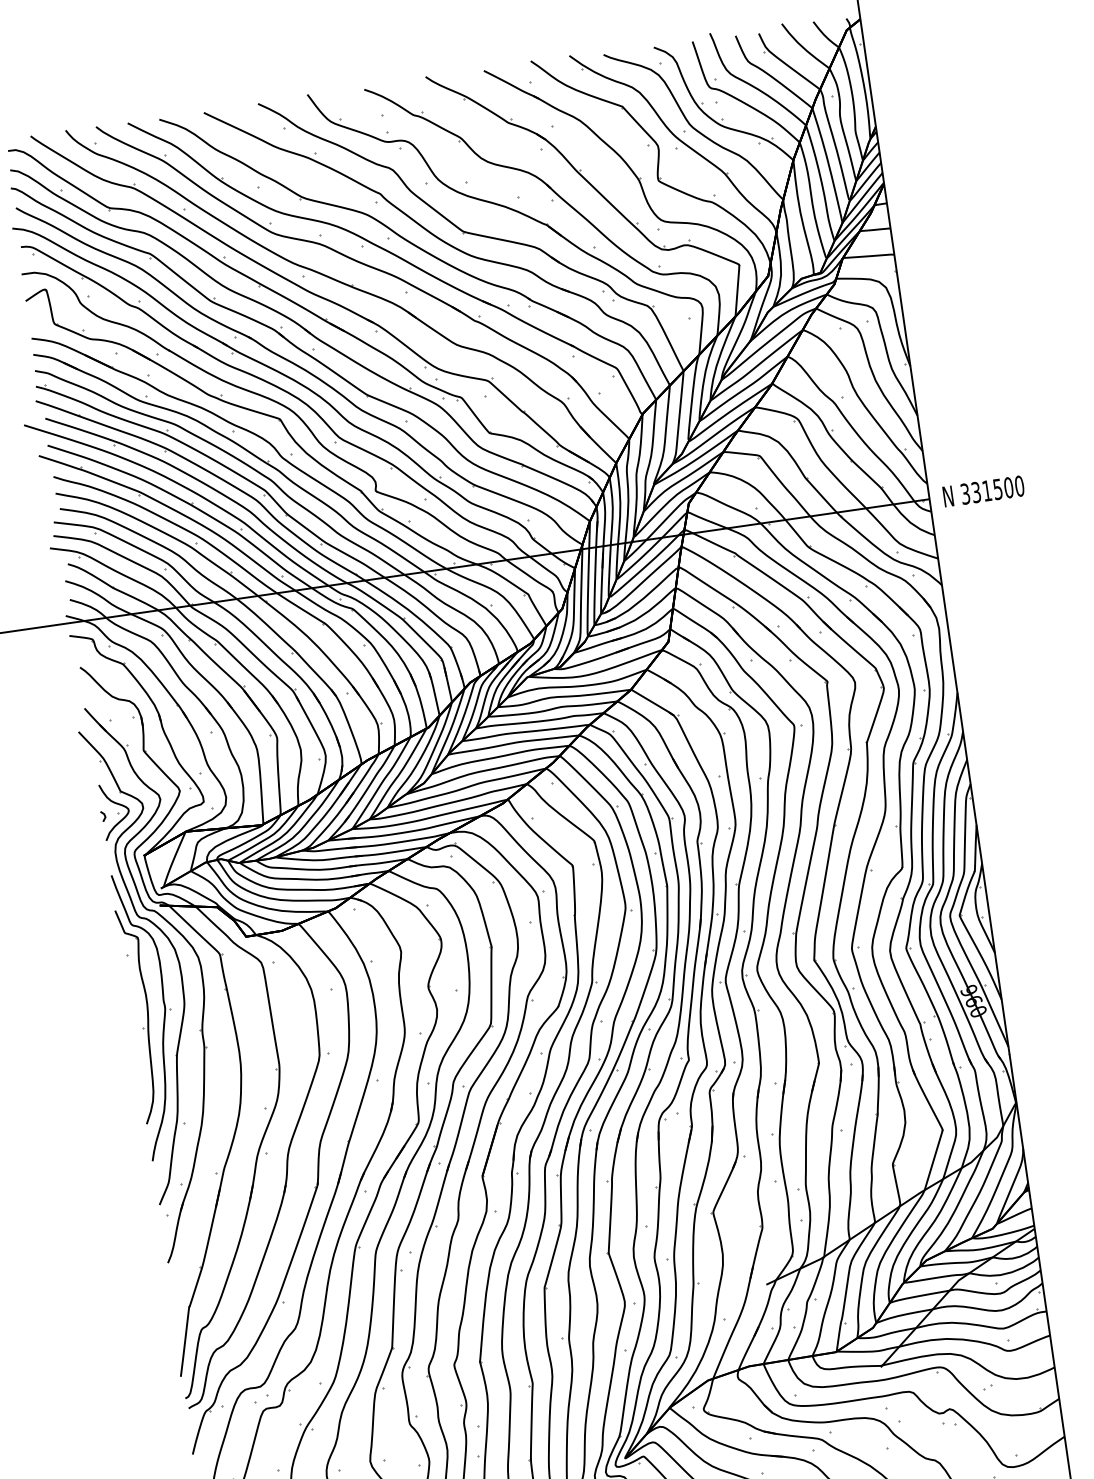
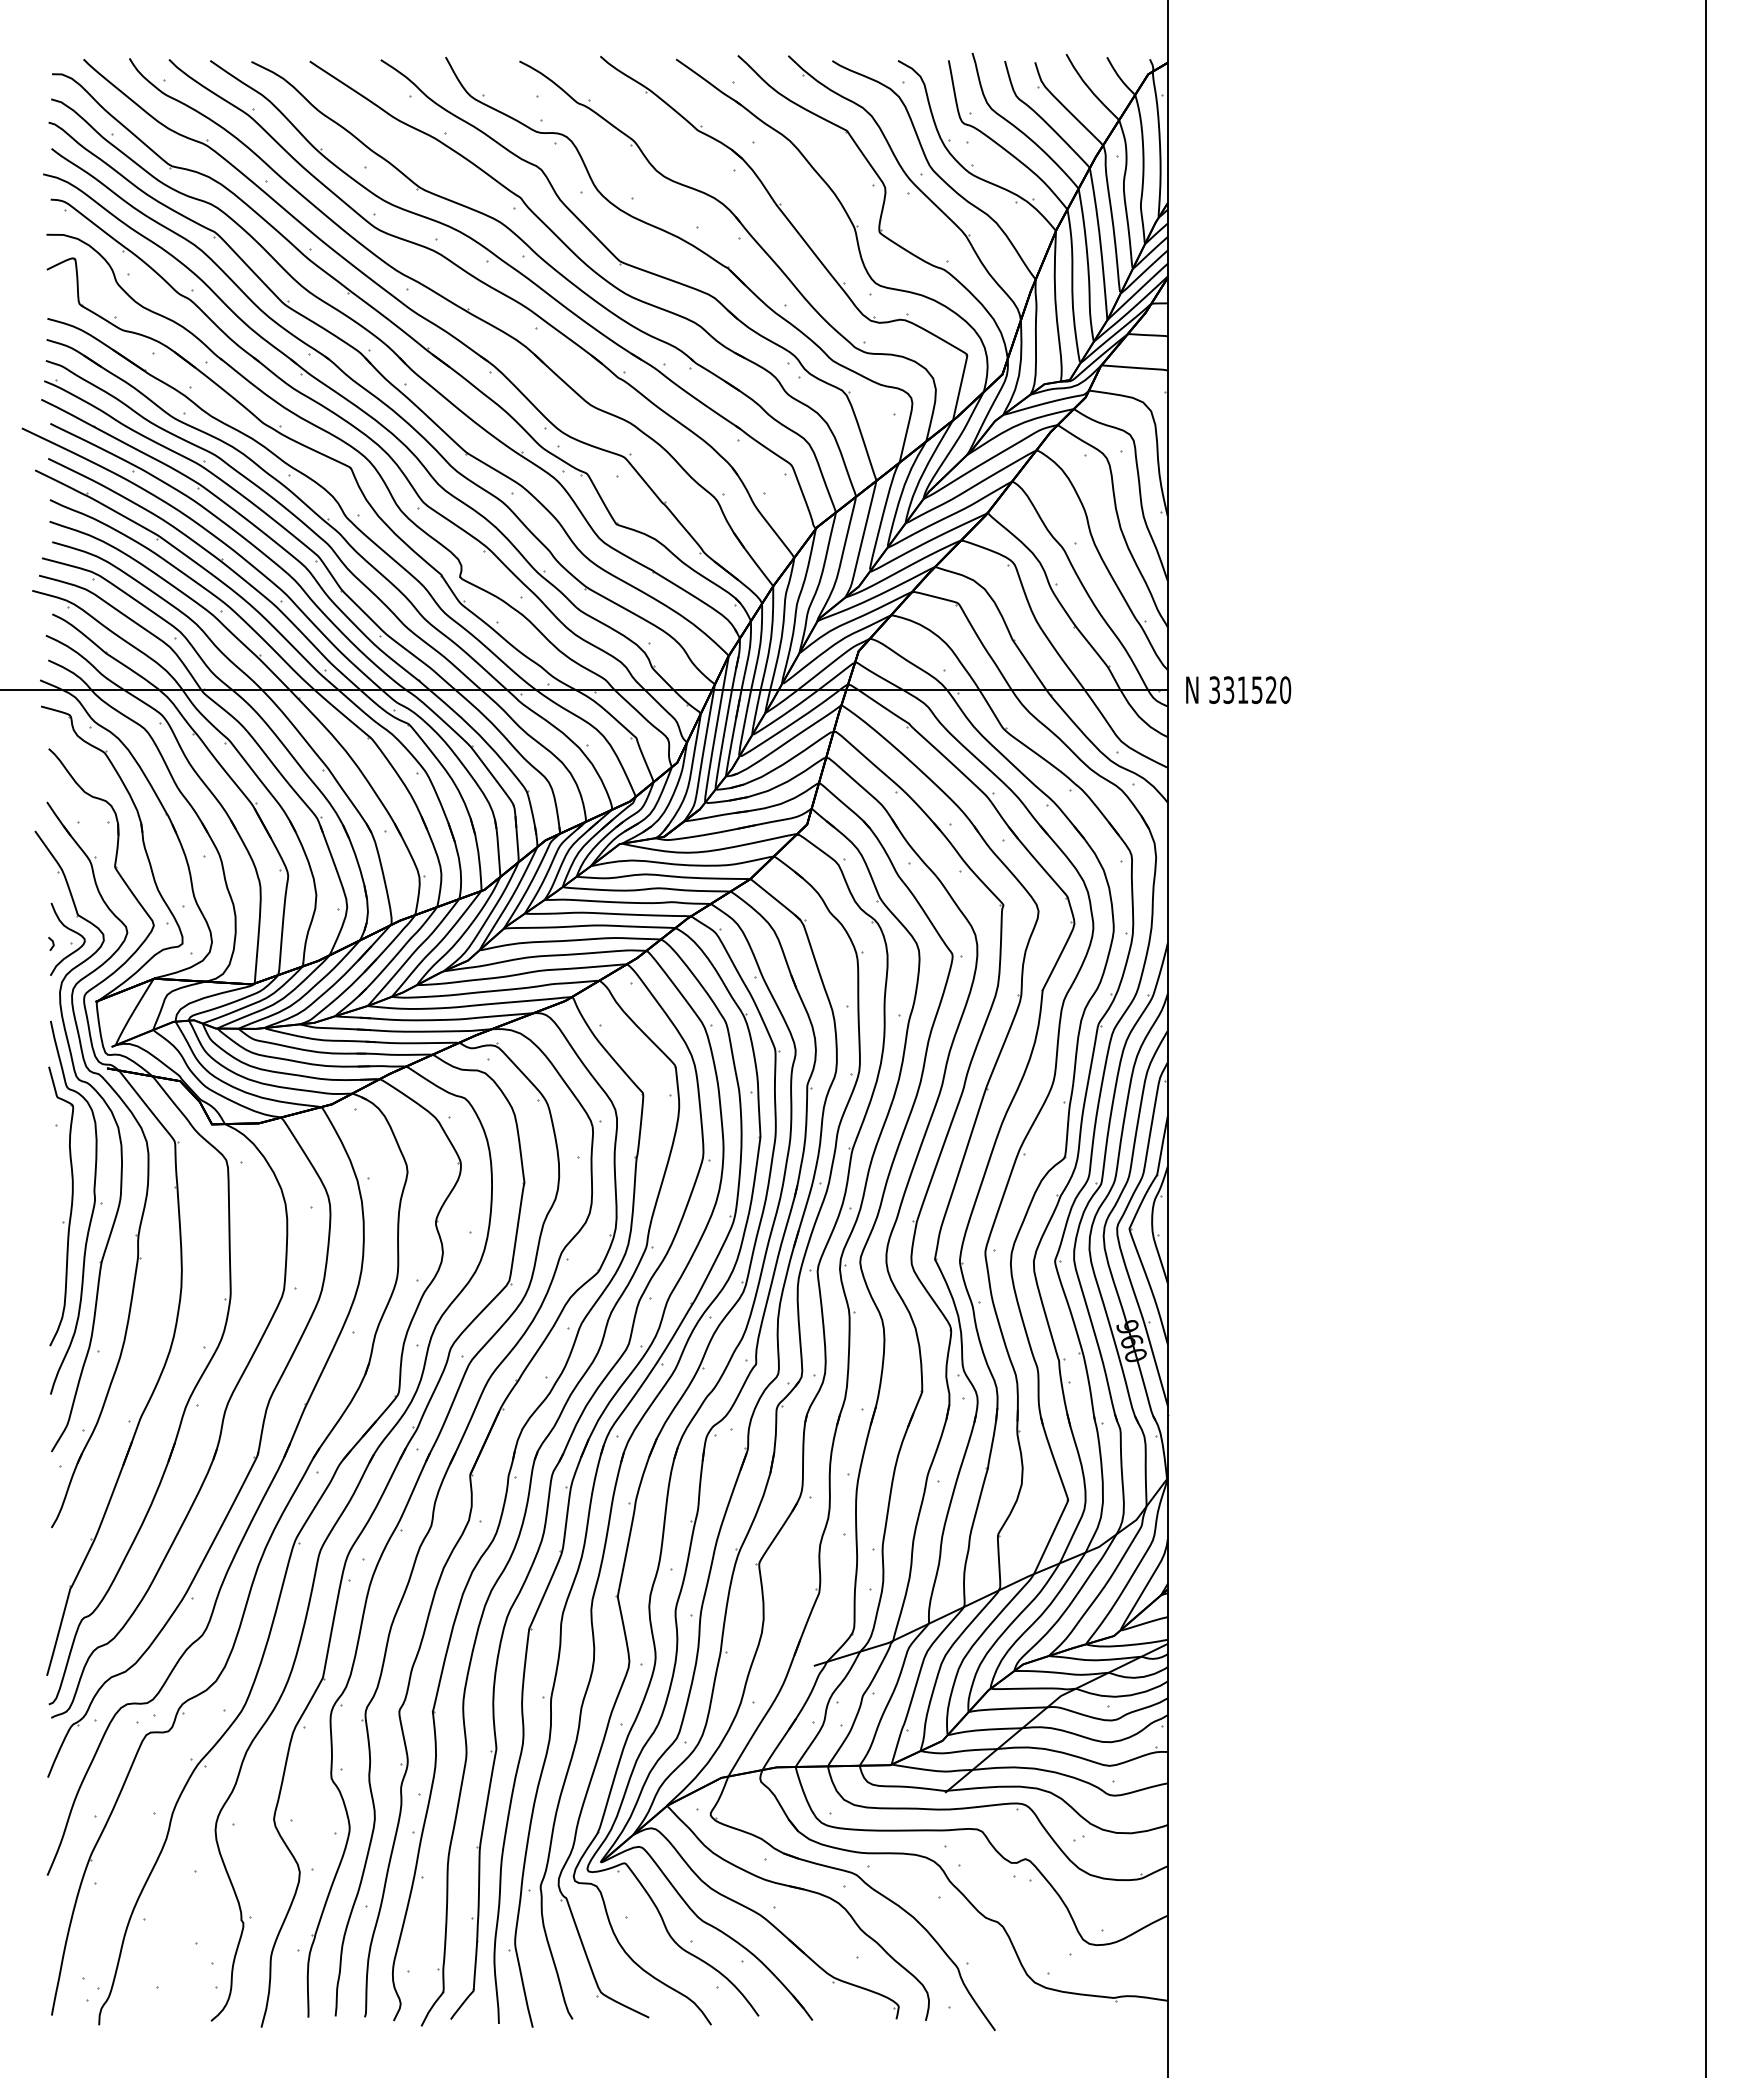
text: (1008, 488) -> (1270, 690), 331500 -> 331520

